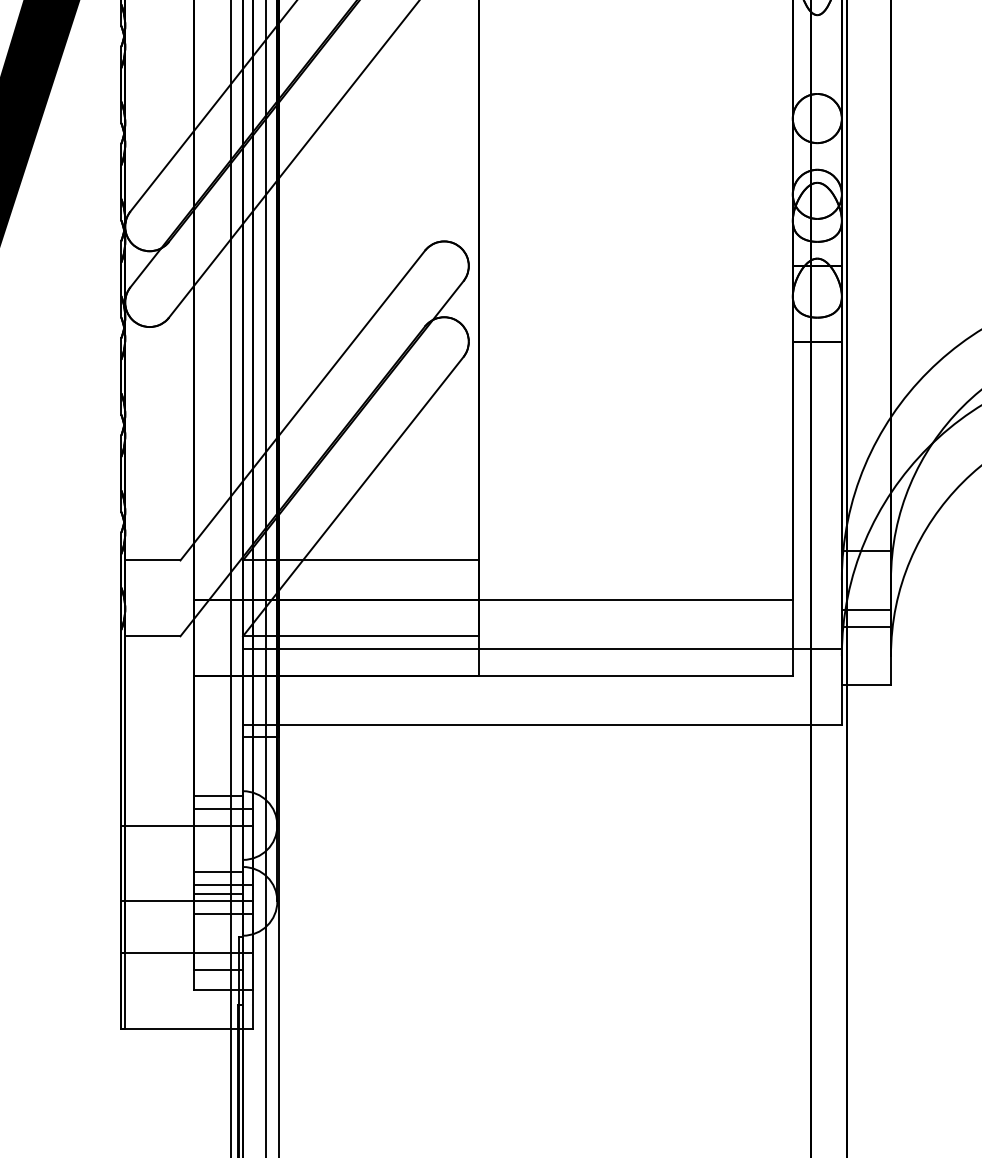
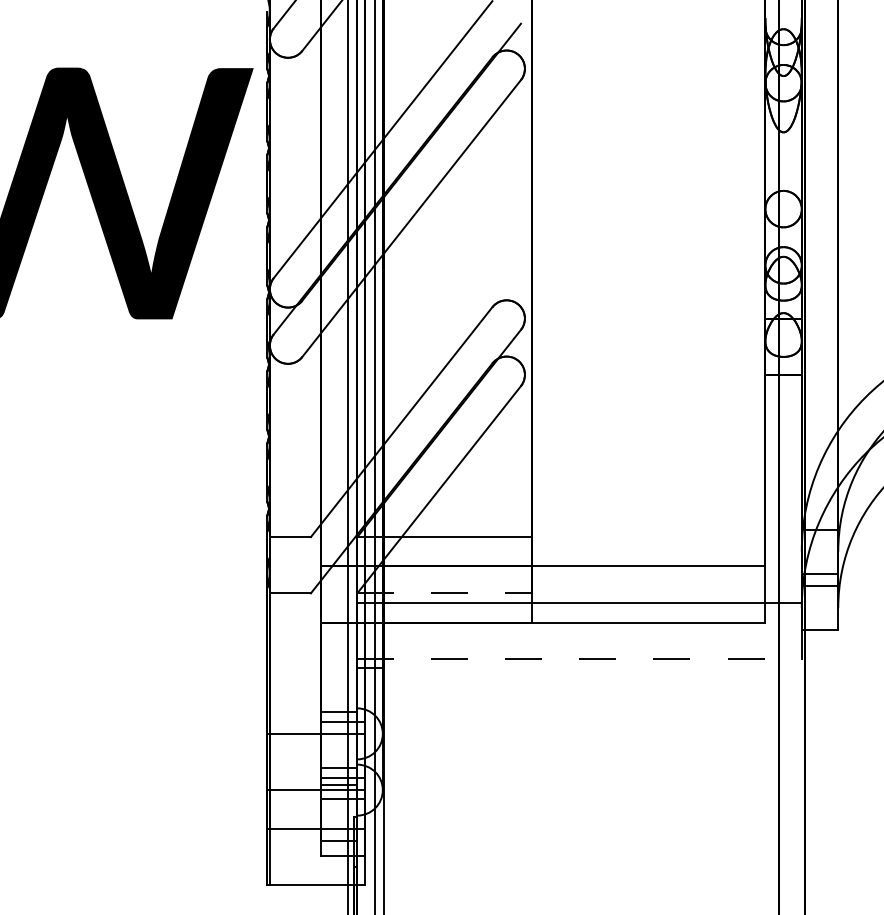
line: (361, 636) -> (445, 593), solid -> dashed
line: (543, 724) -> (580, 658), solid -> dashed

